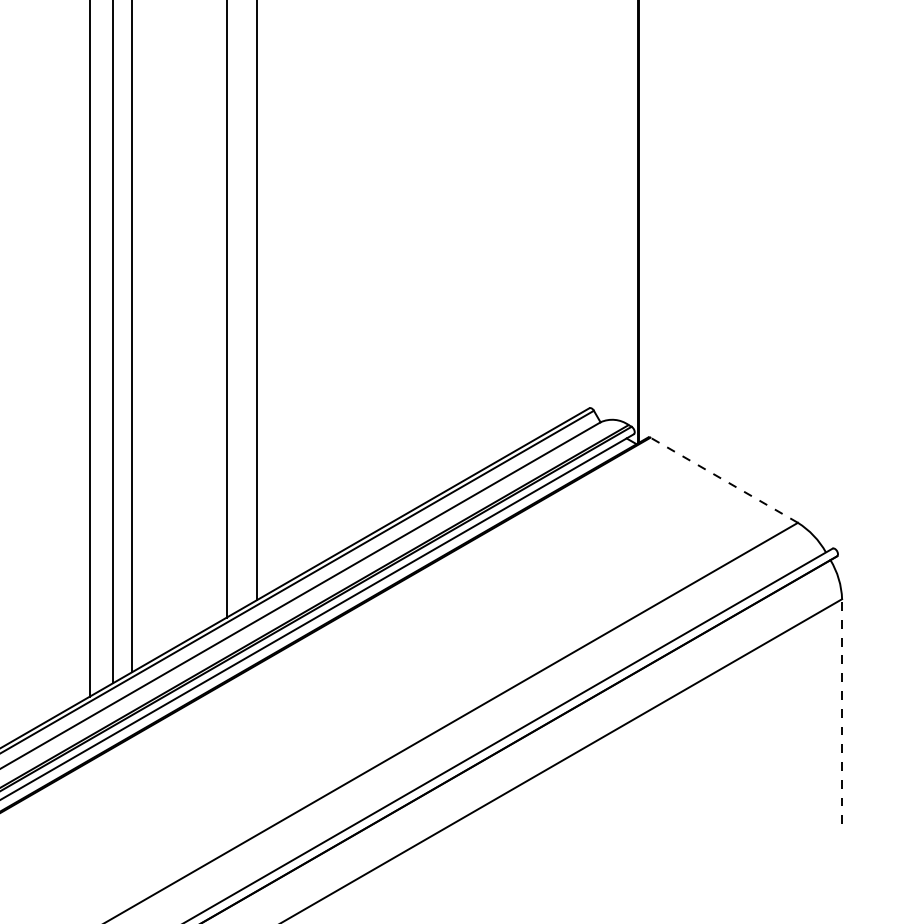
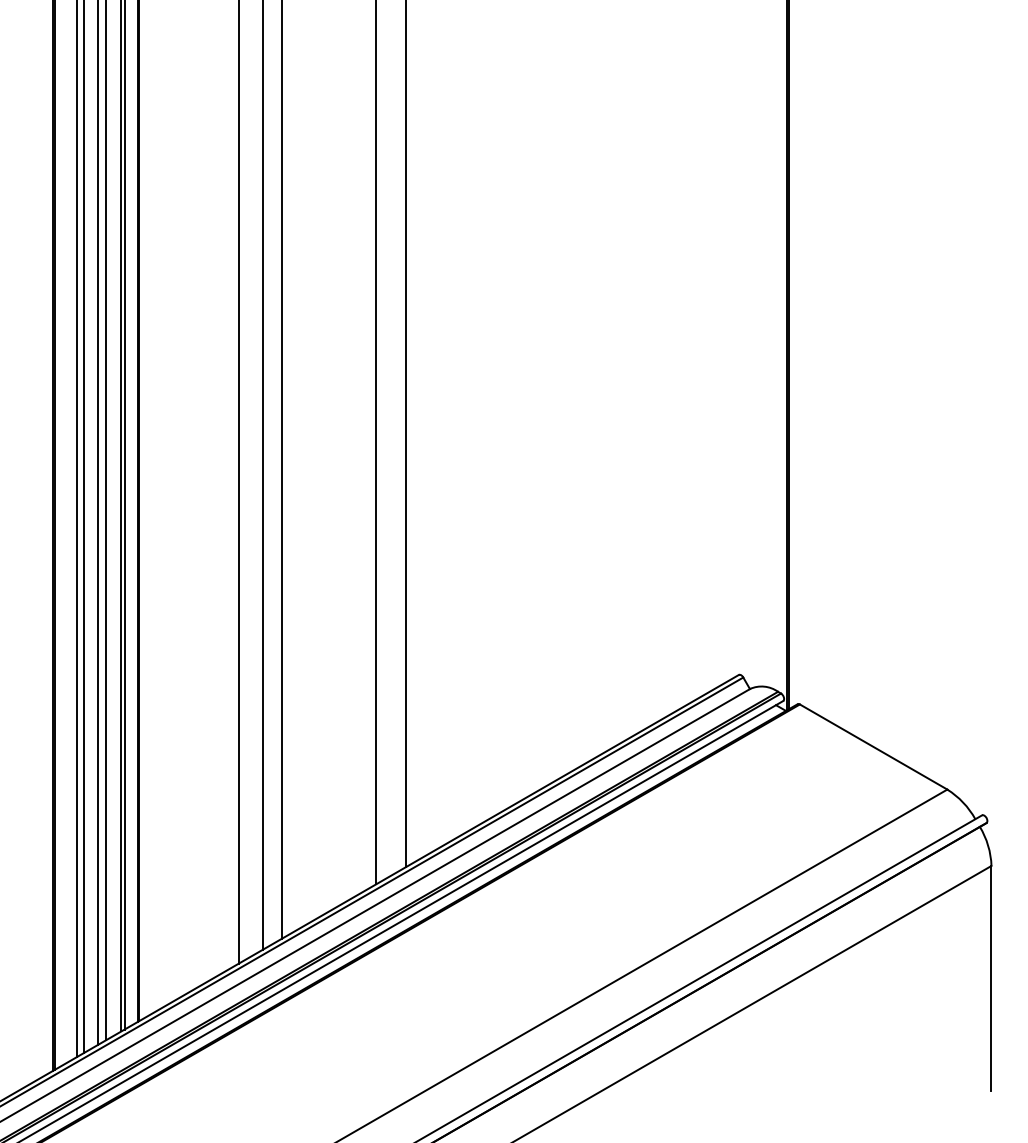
line: (724, 479) -> (873, 746), dashed -> solid
line: (842, 711) -> (991, 978), dashed -> solid

